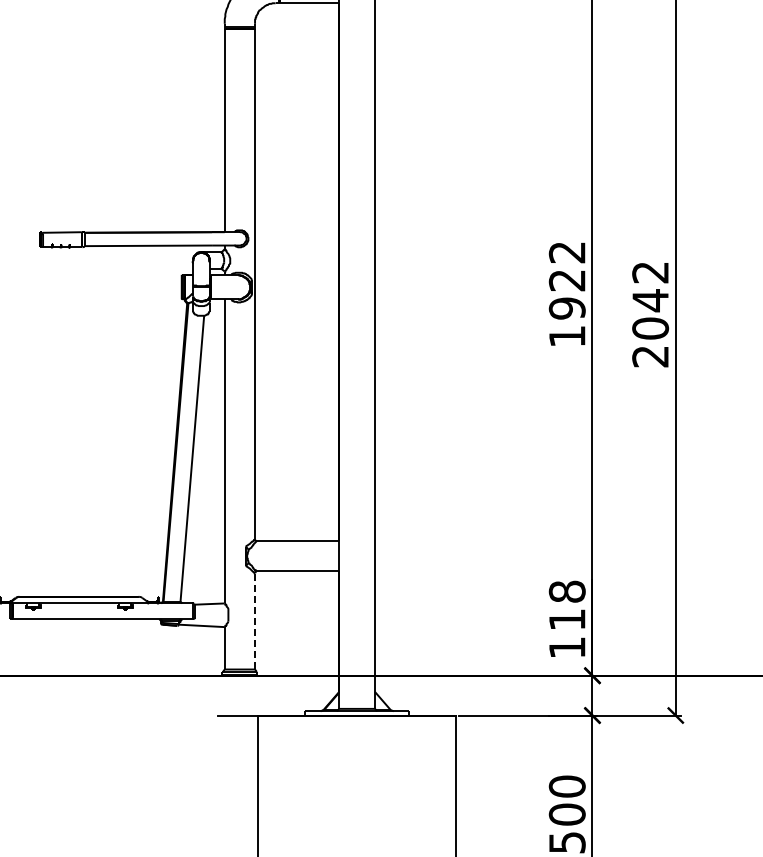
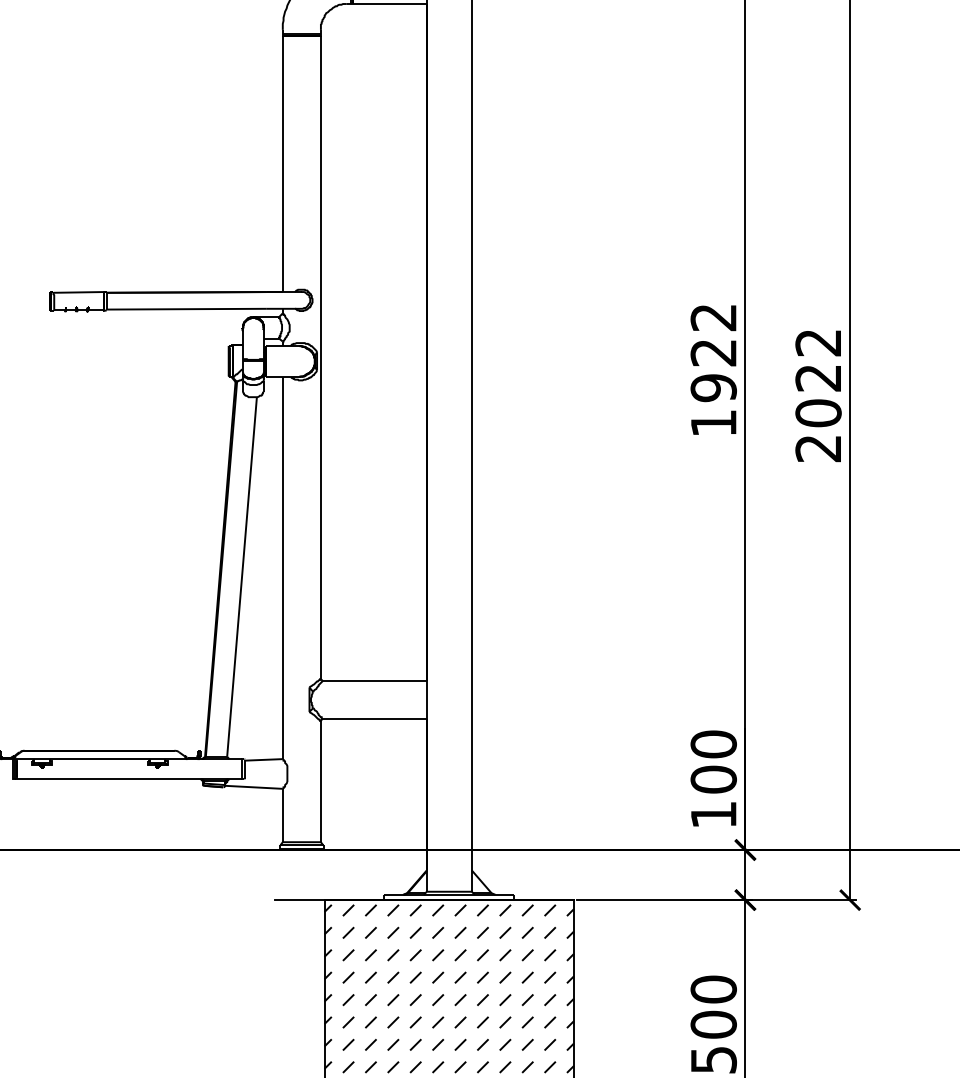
text: (650, 300) -> (818, 377), 2042 -> 2022
text: (566, 605) -> (712, 761), 118 -> 100
line: (255, 620) -> (321, 780), dashed -> solid
hatch: (356, 785) -> (448, 988), added

